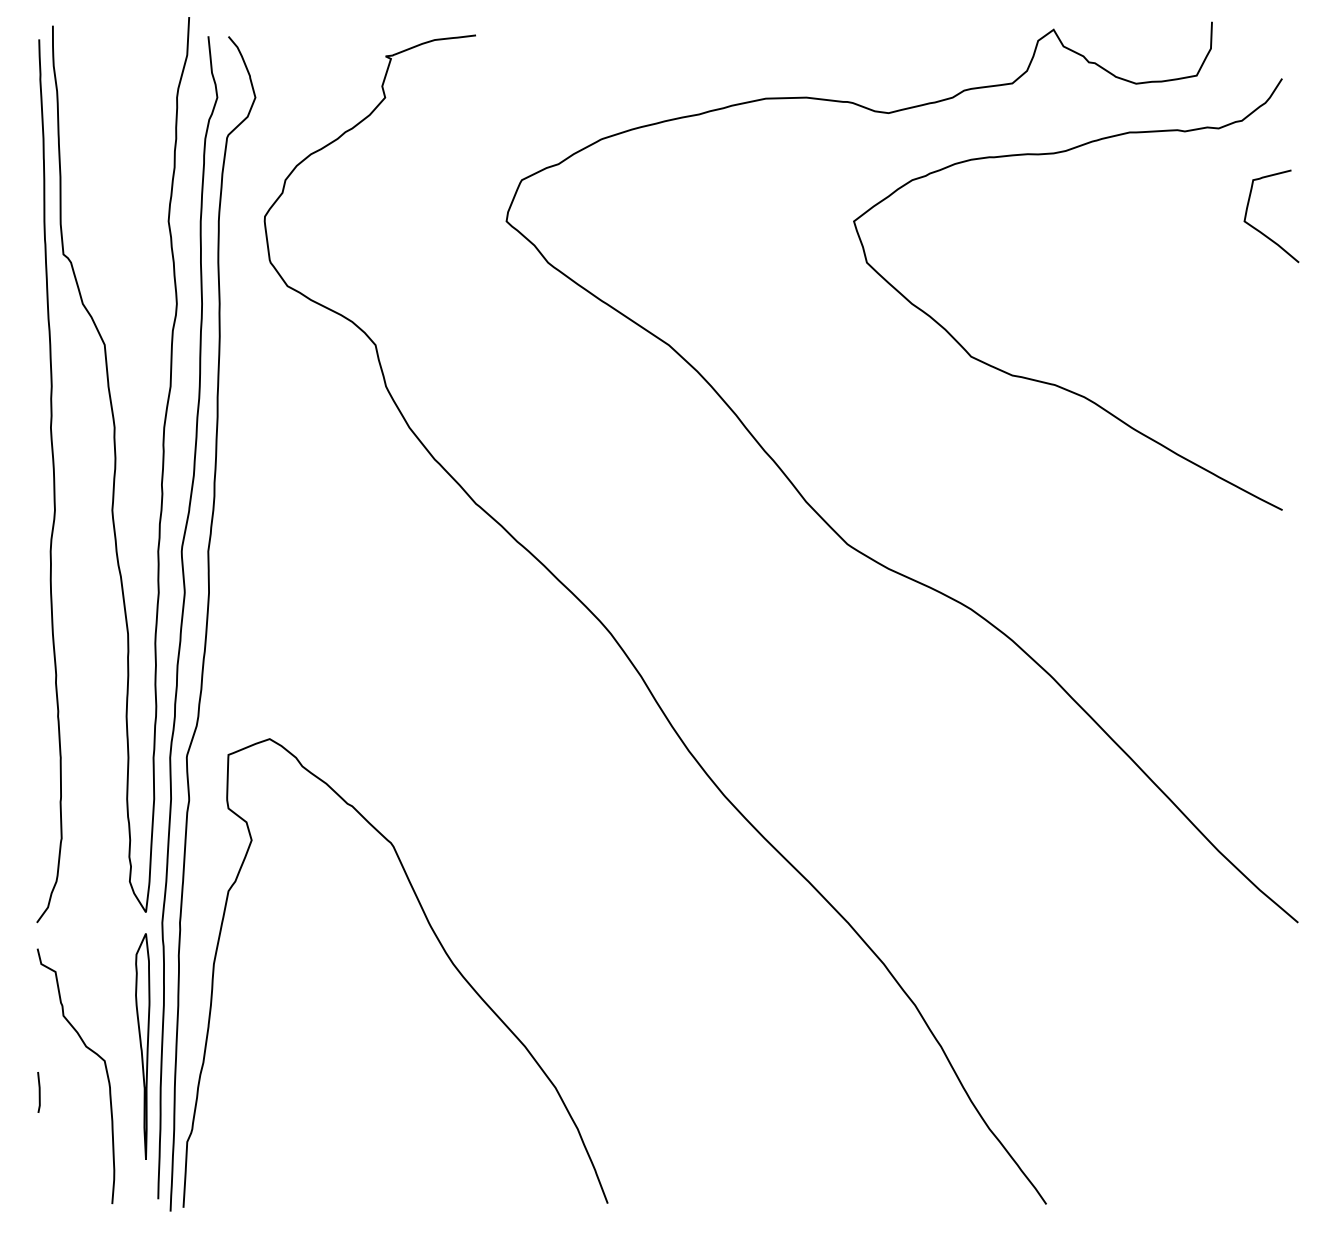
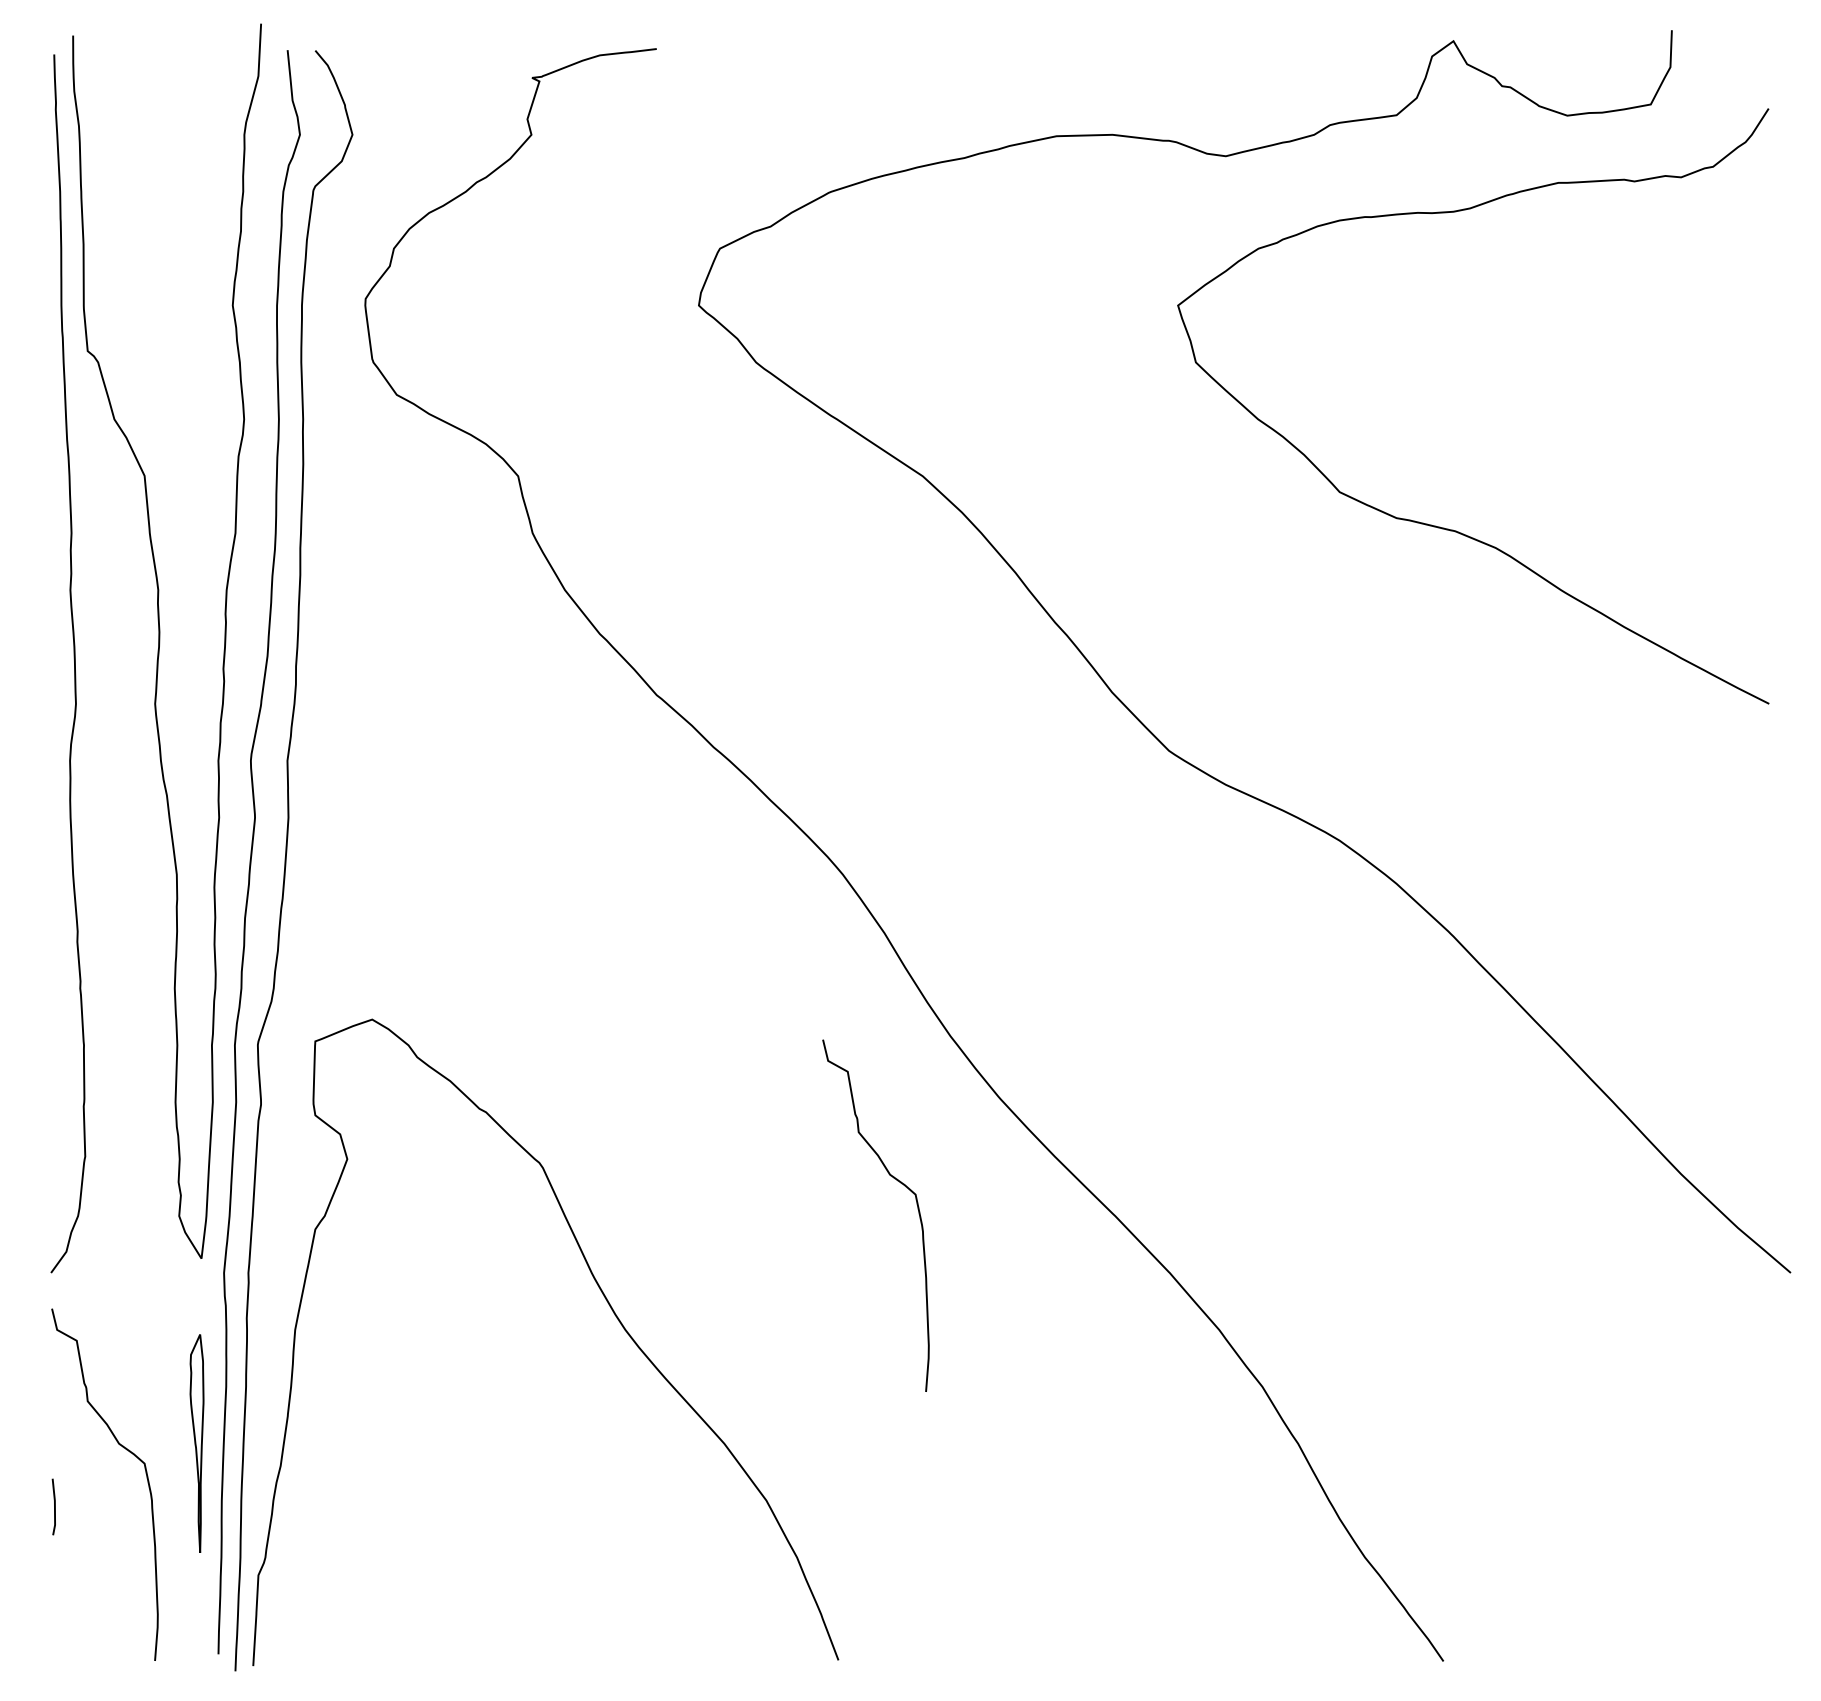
curve: (1261, 231) -> (1739, 319), removed
curve: (650, 856) -> (897, 1181), added
part: (142, 1046) -> (196, 1443), size x0.7

